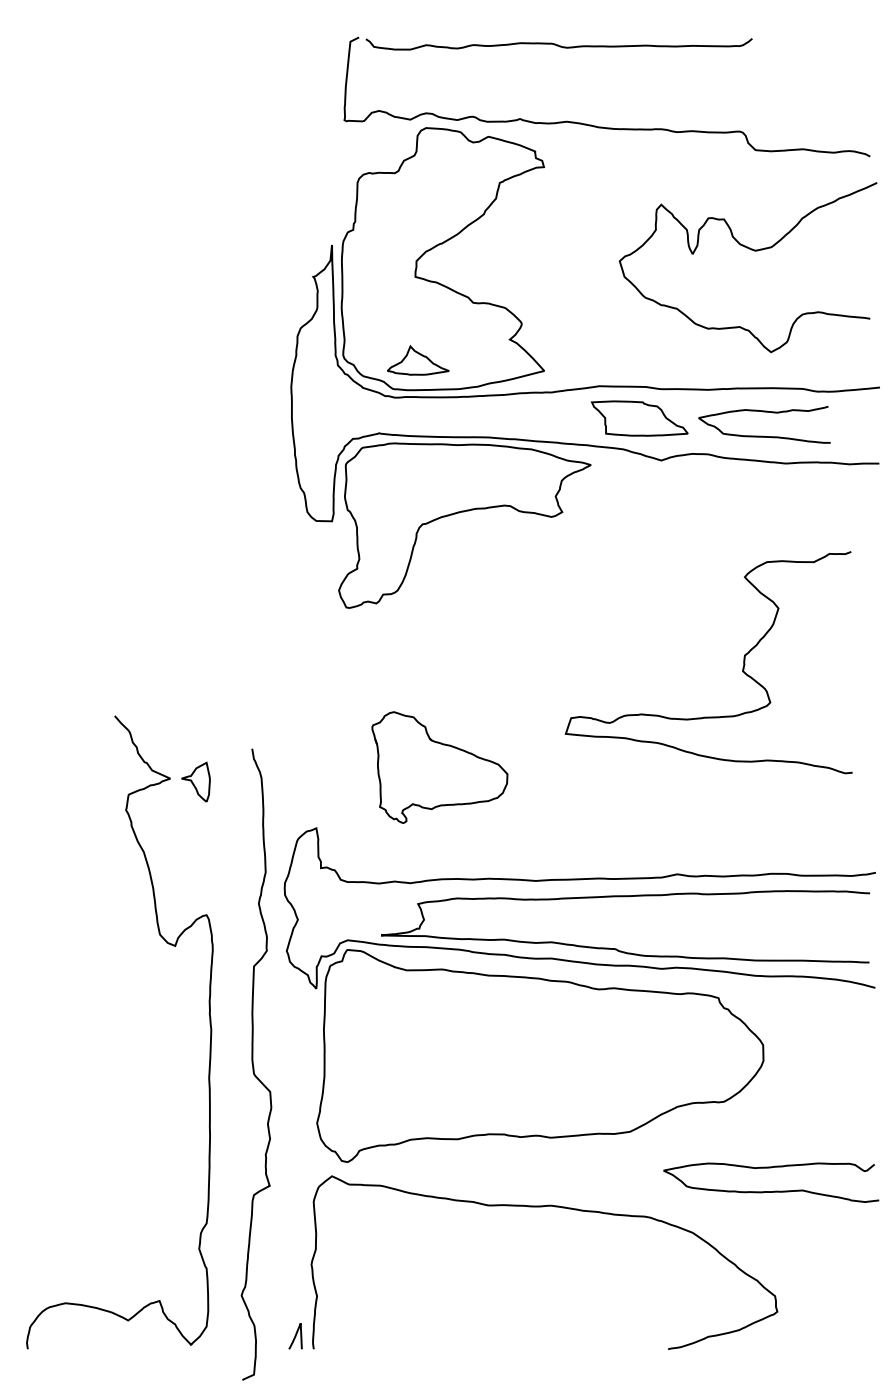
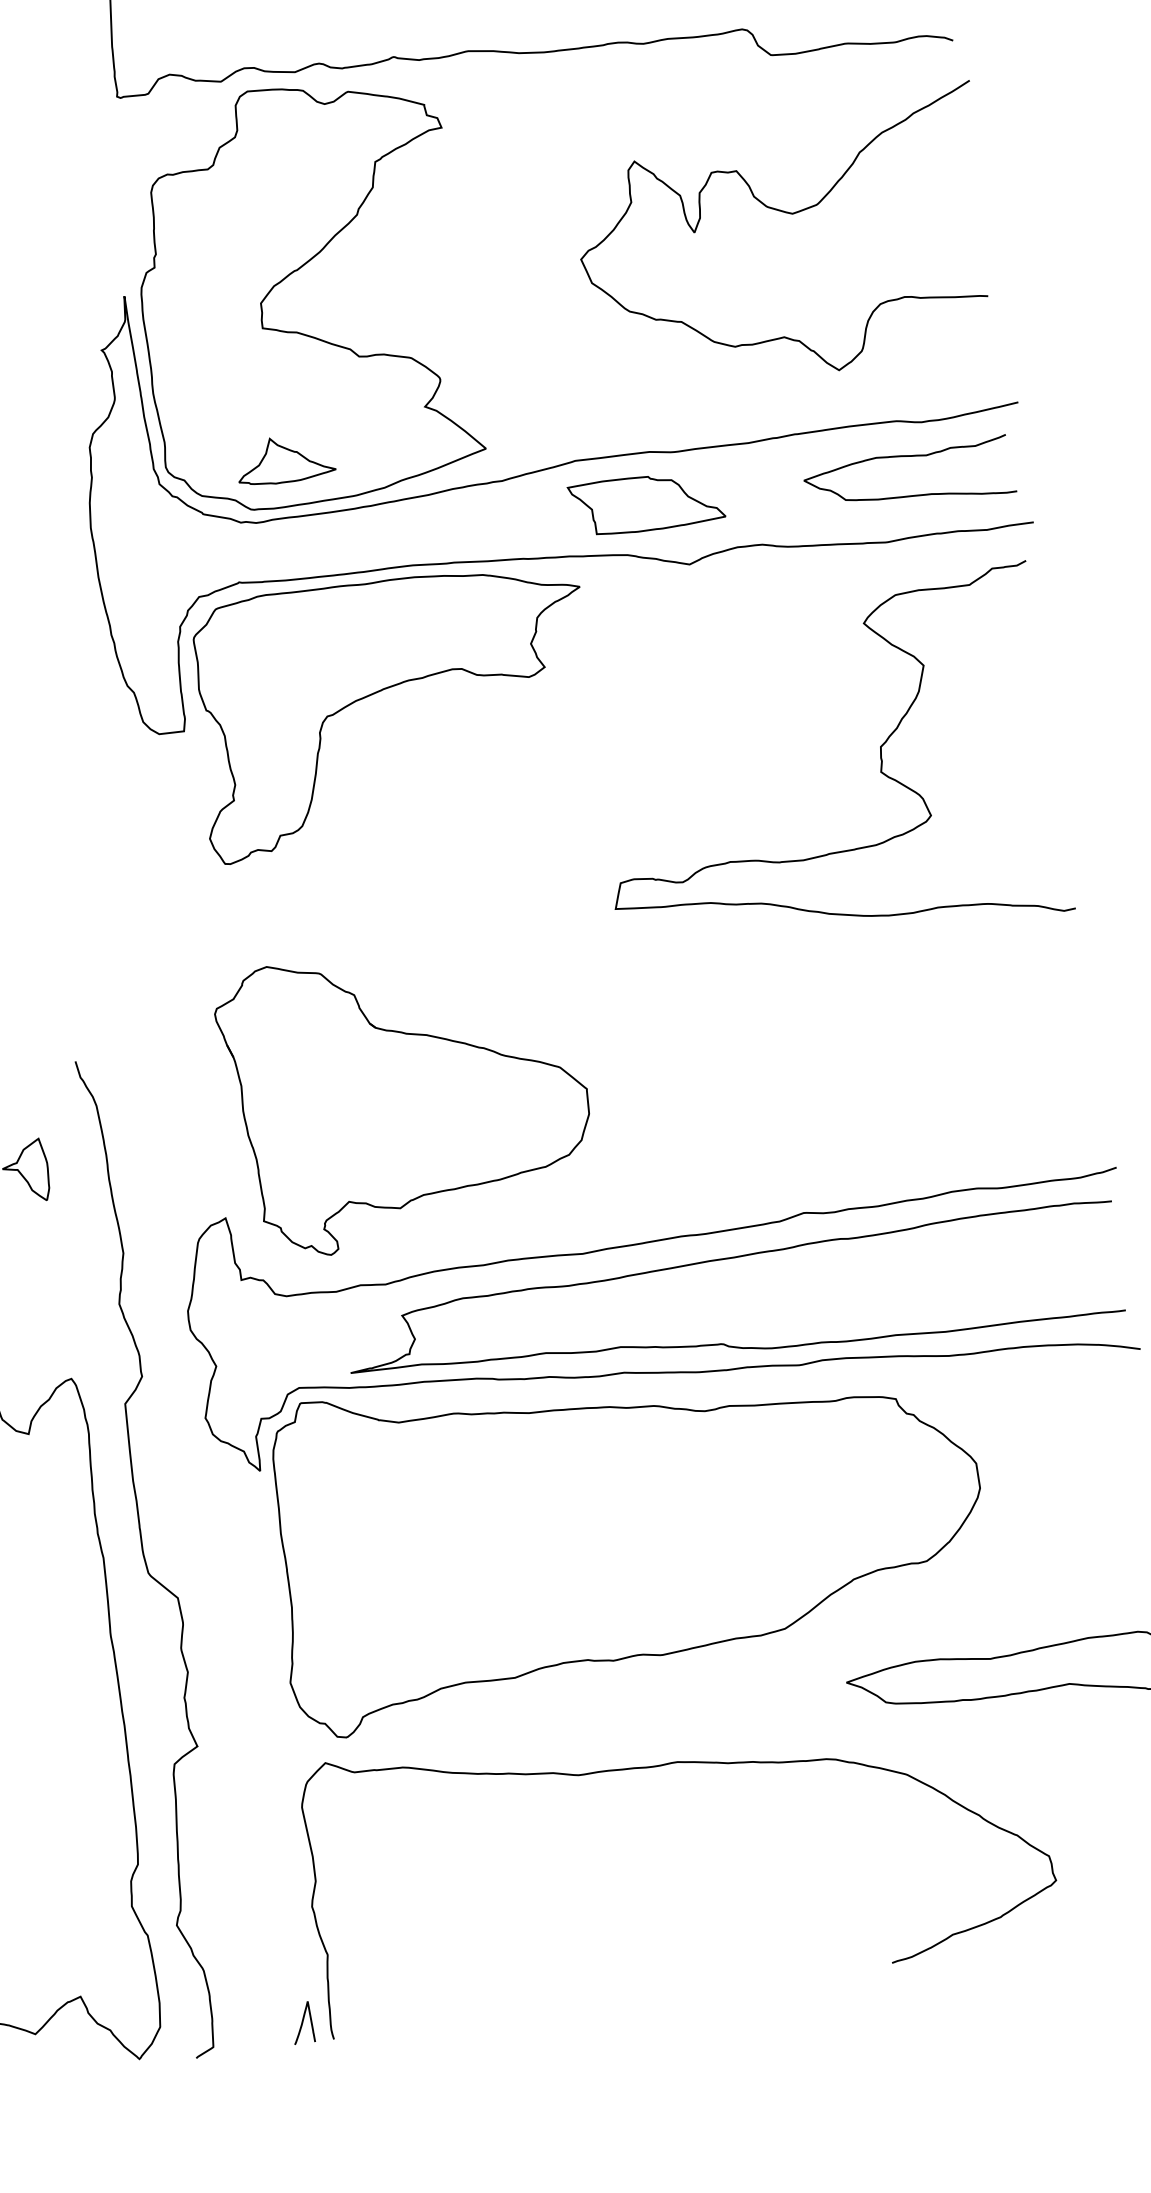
curve: (763, 435) -> (909, 494), moved
curve: (742, 667) -> (879, 766), moved
part: (439, 767) -> (406, 1095), size x1.67
curve: (253, 1064) -> (145, 1558), moved

